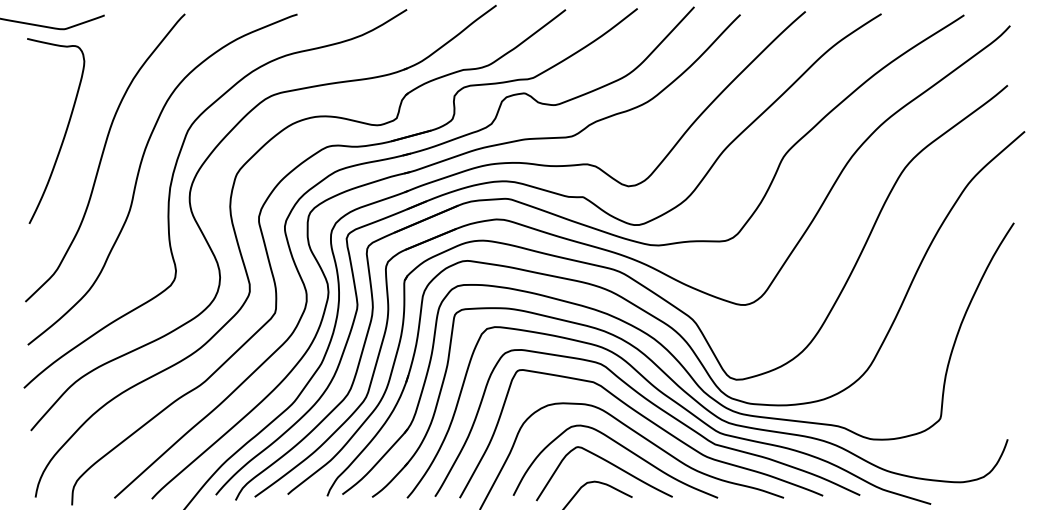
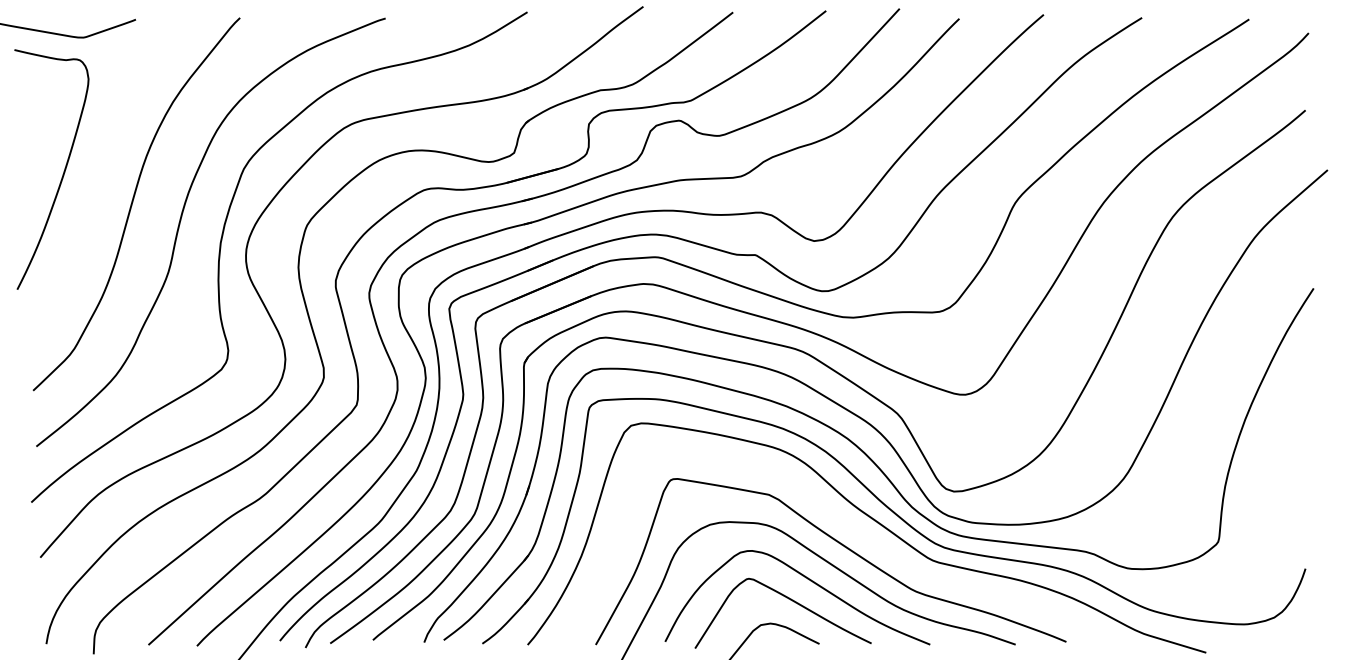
curve: (64, 134) -> (62, 174), moved
curve: (657, 408) -> (852, 528), removed

